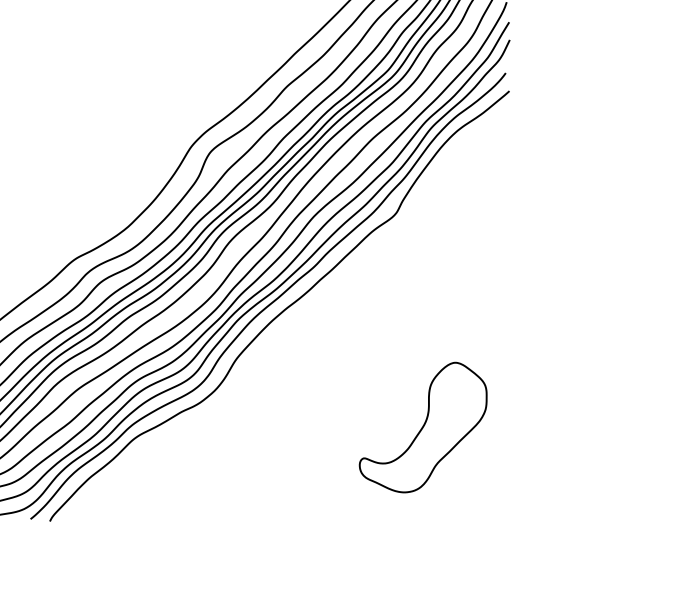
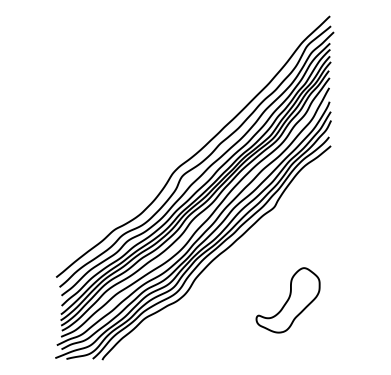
part: (422, 427) -> (287, 300), moved

